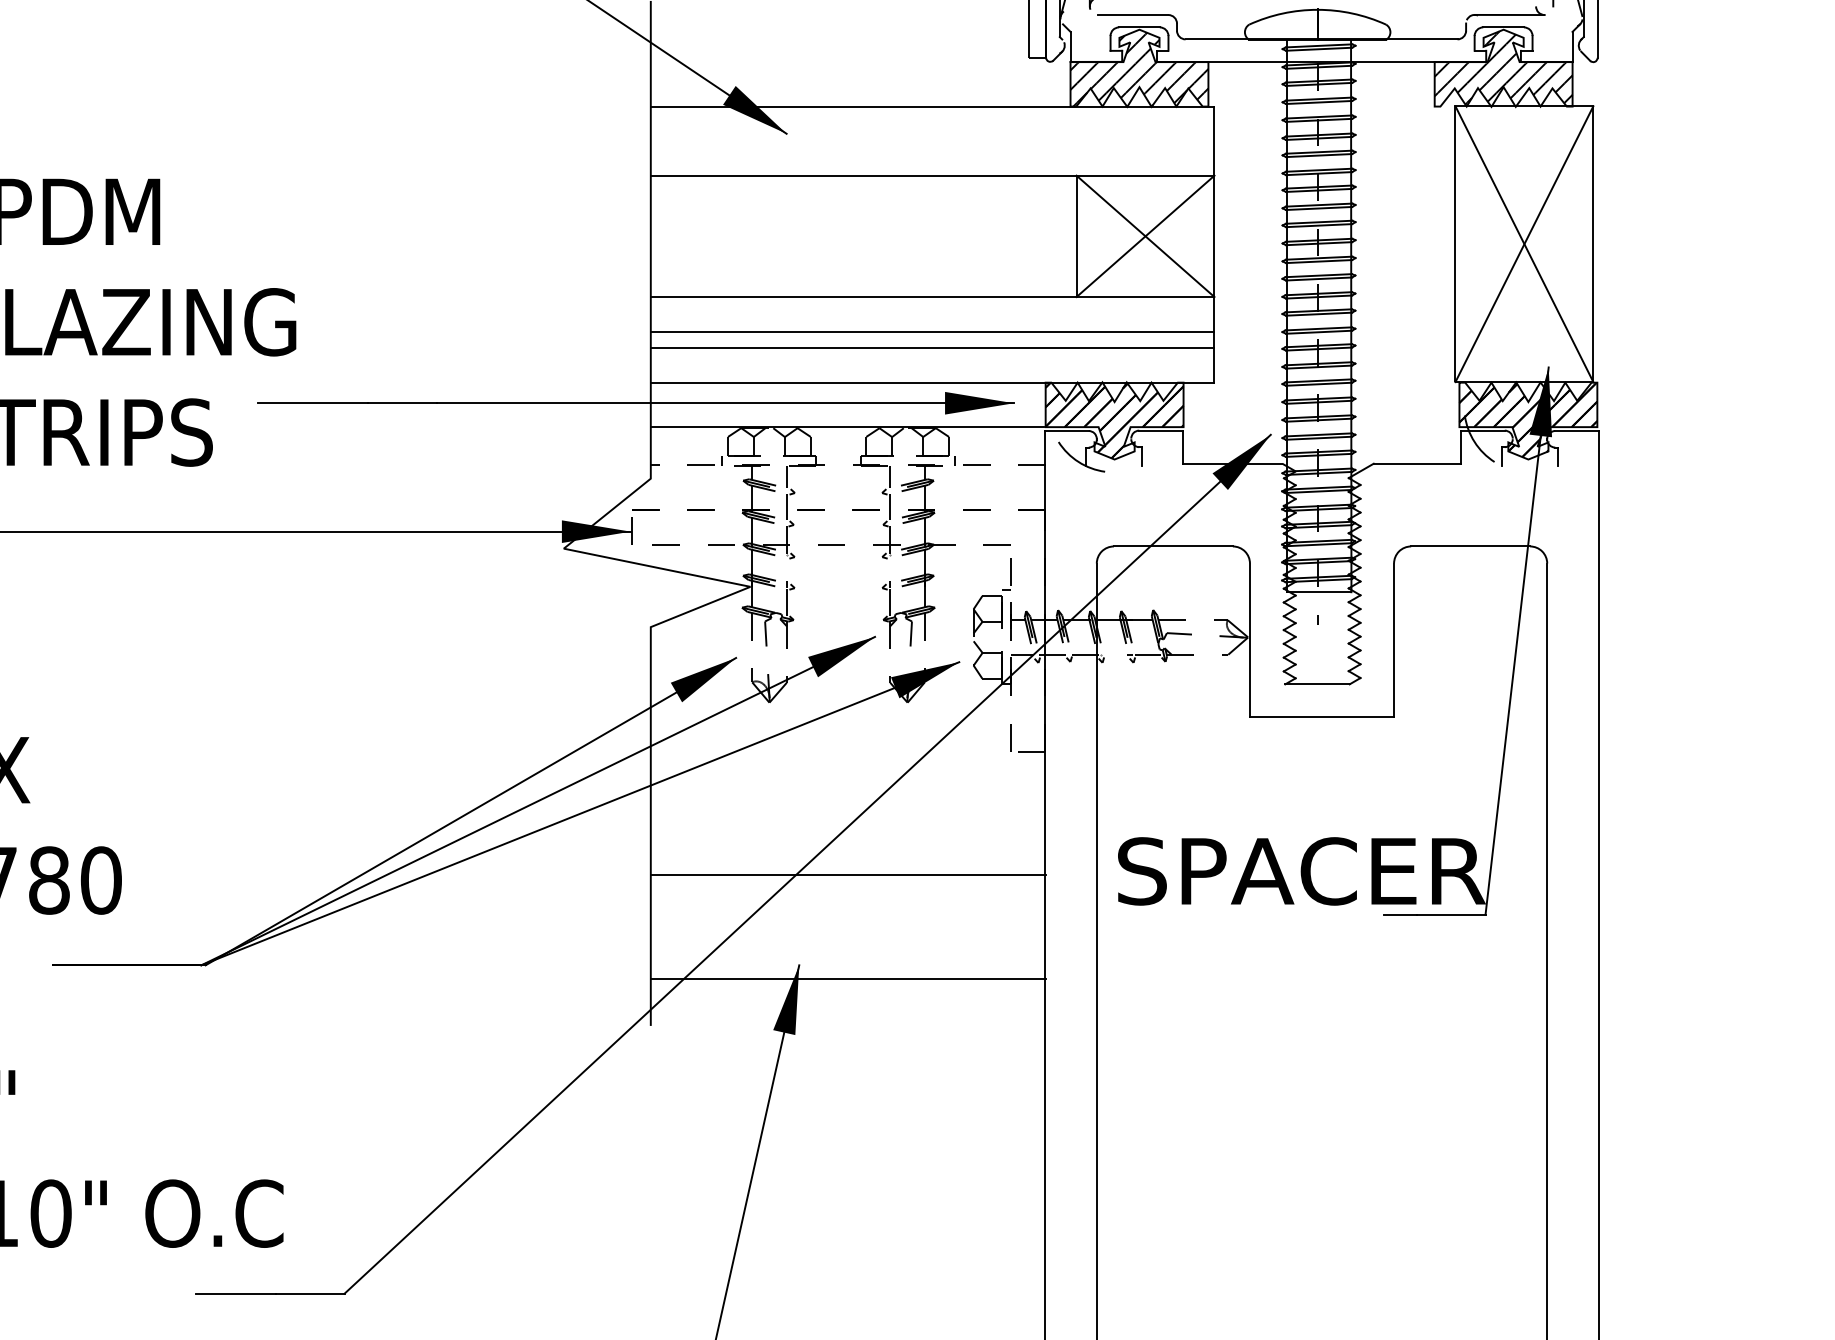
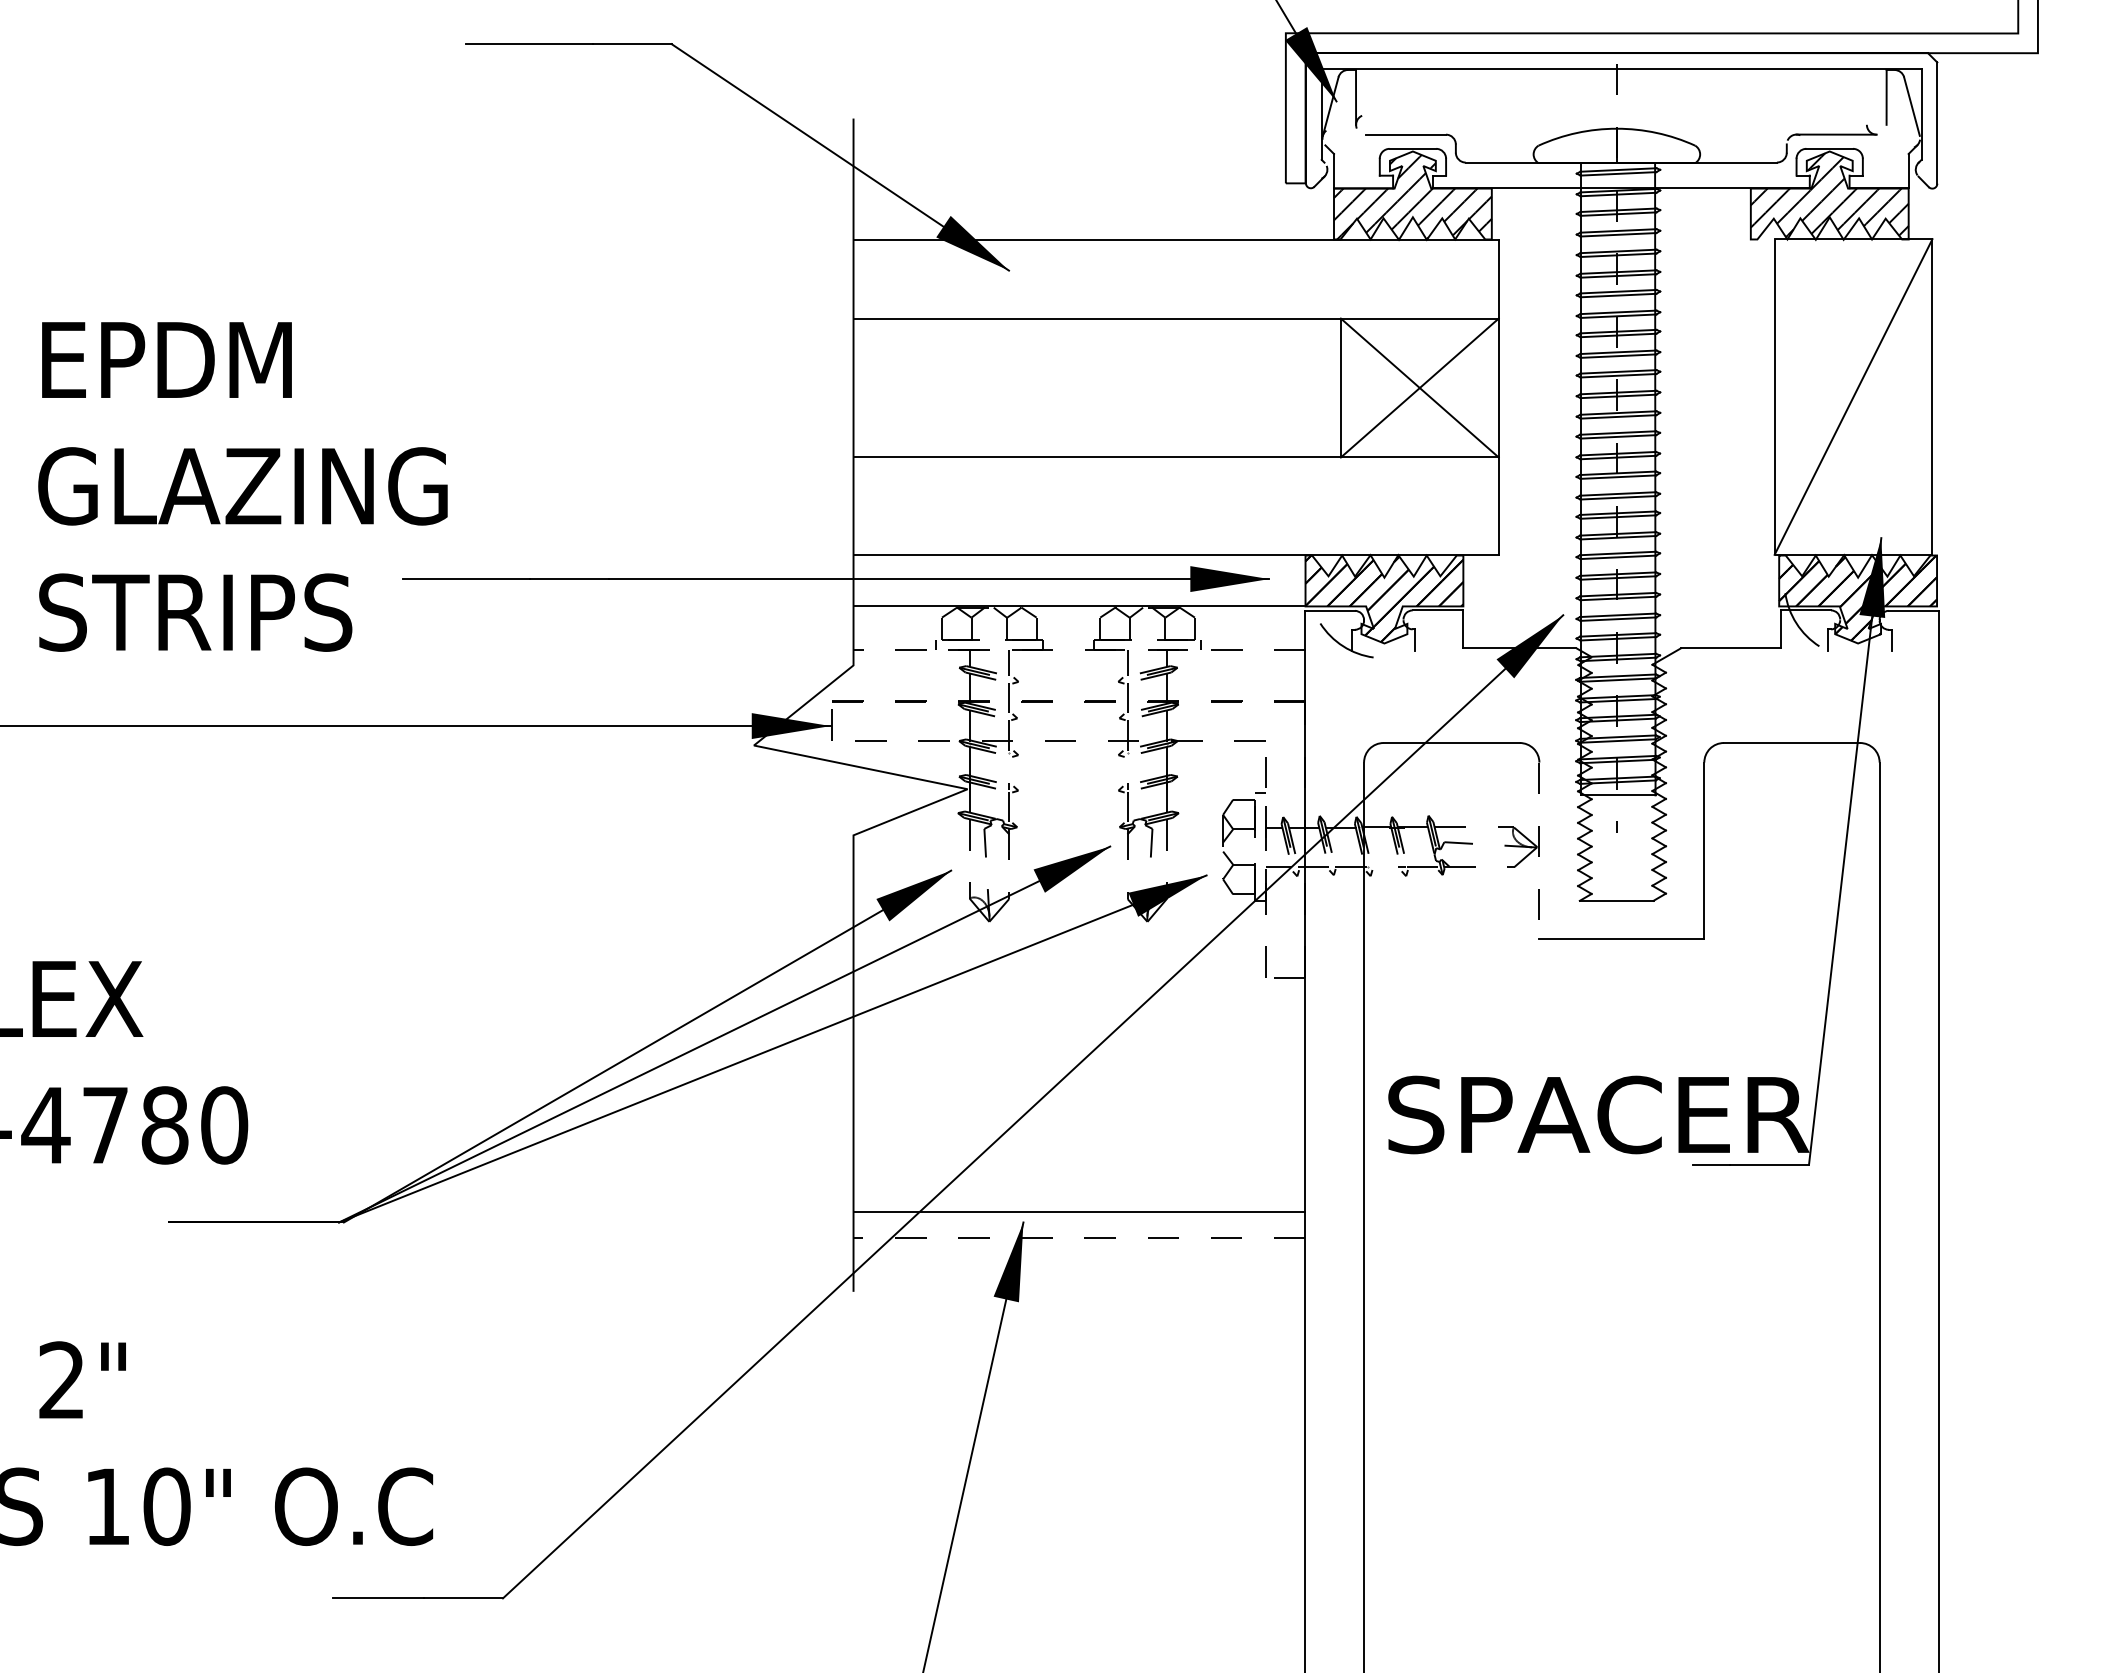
line: (1524, 243) -> (1853, 396), removed
line: (932, 331) -> (1175, 496), removed
line: (932, 347) -> (1175, 515), removed
line: (1250, 641) -> (1539, 851), solid -> dashed
line: (848, 875) -> (1079, 1212), moved
line: (848, 978) -> (1079, 1237), solid -> dashed

